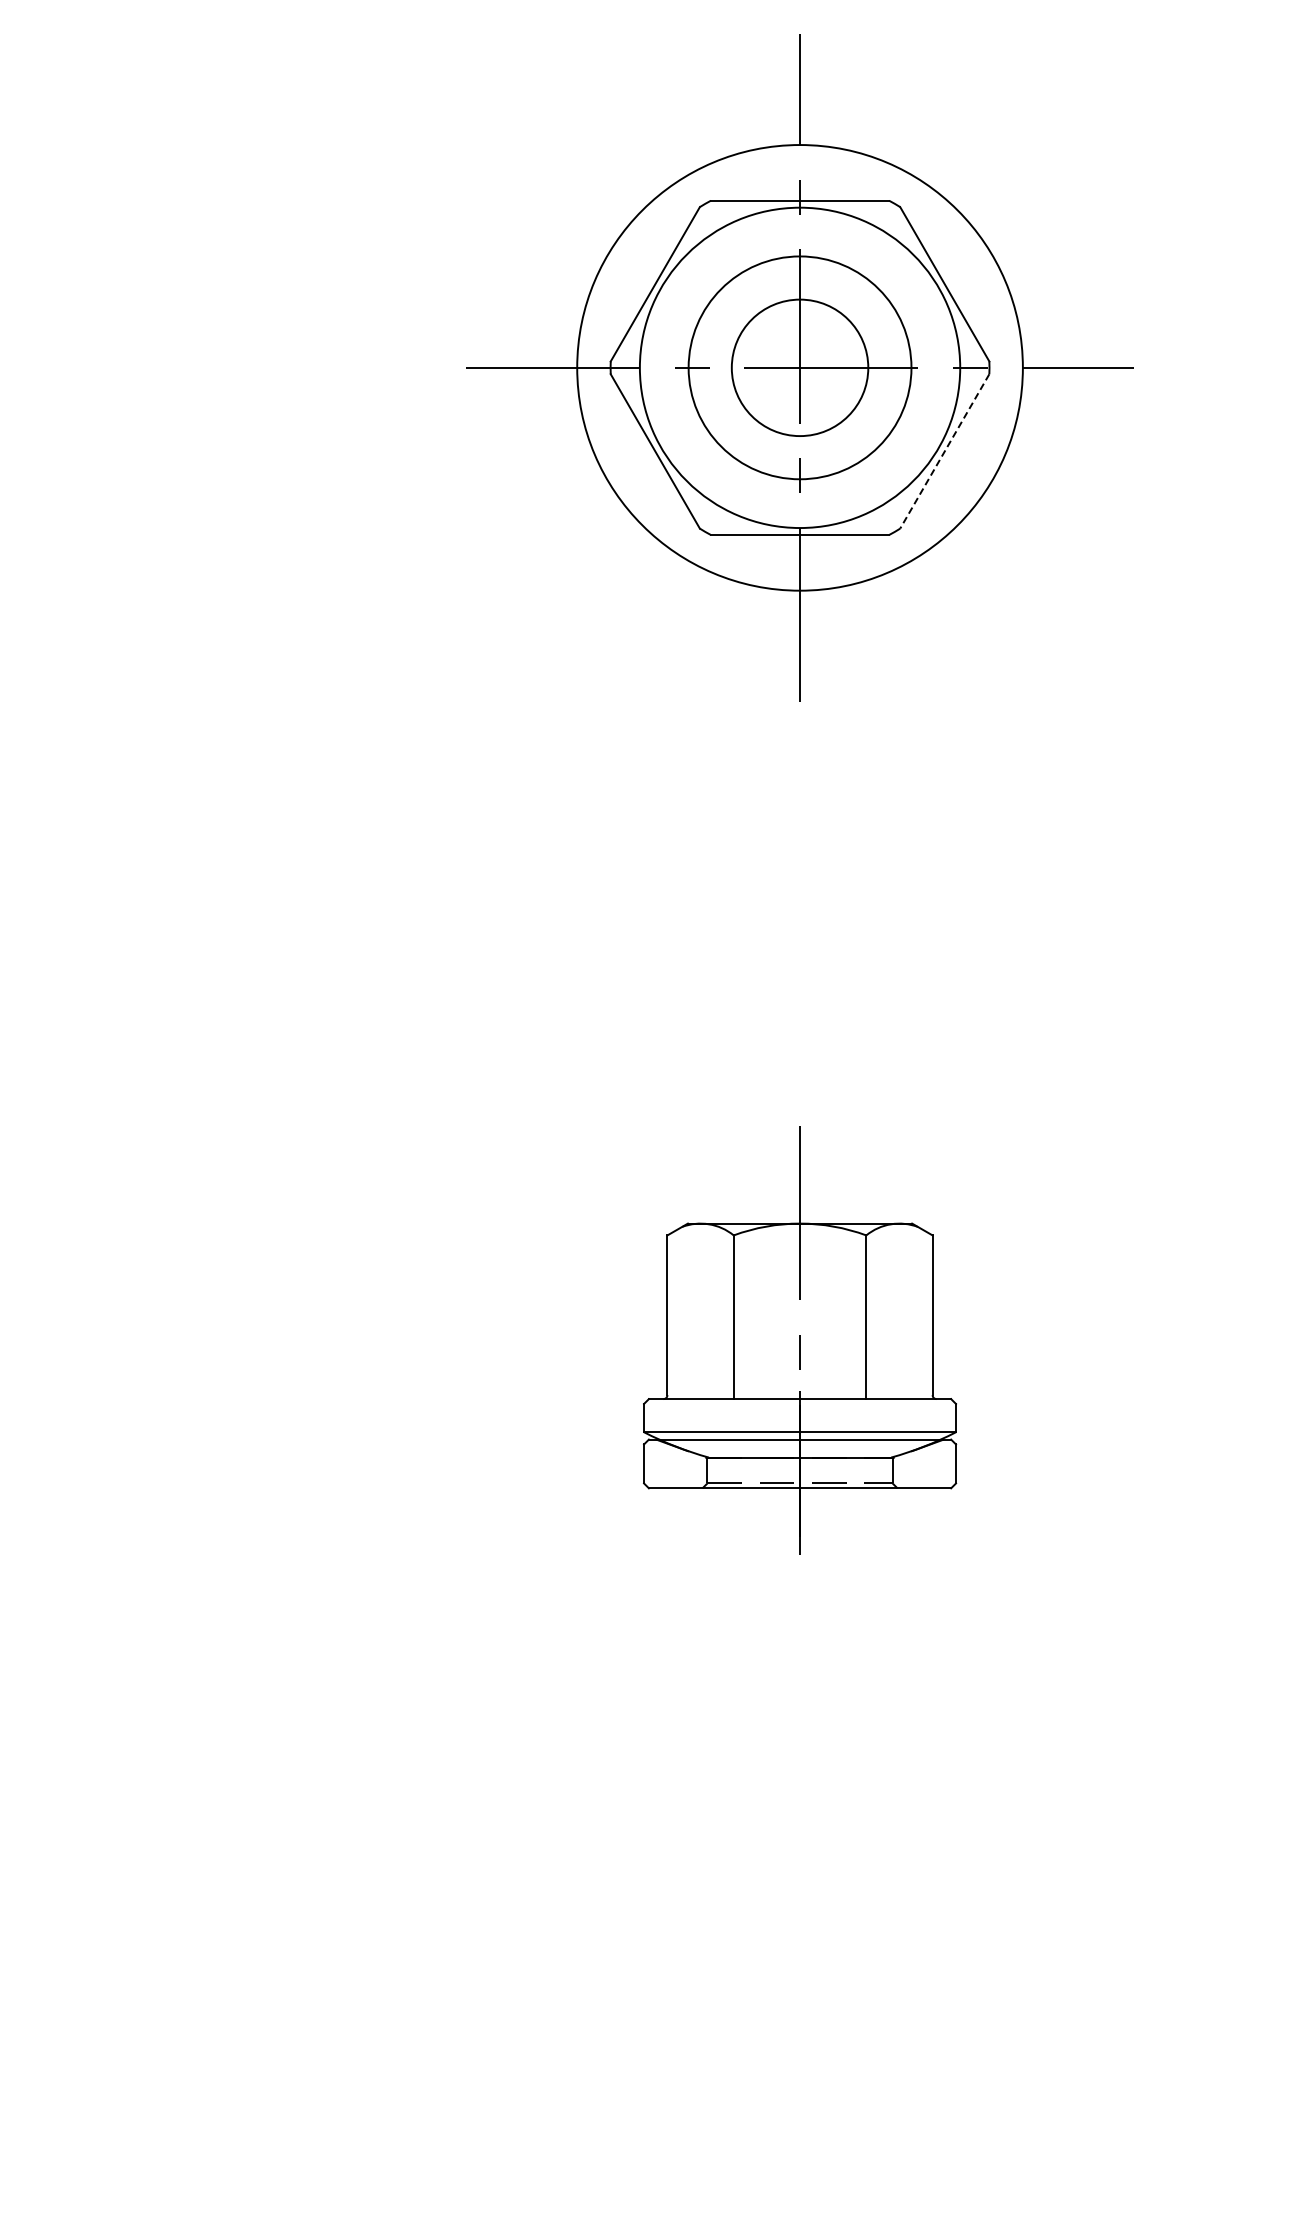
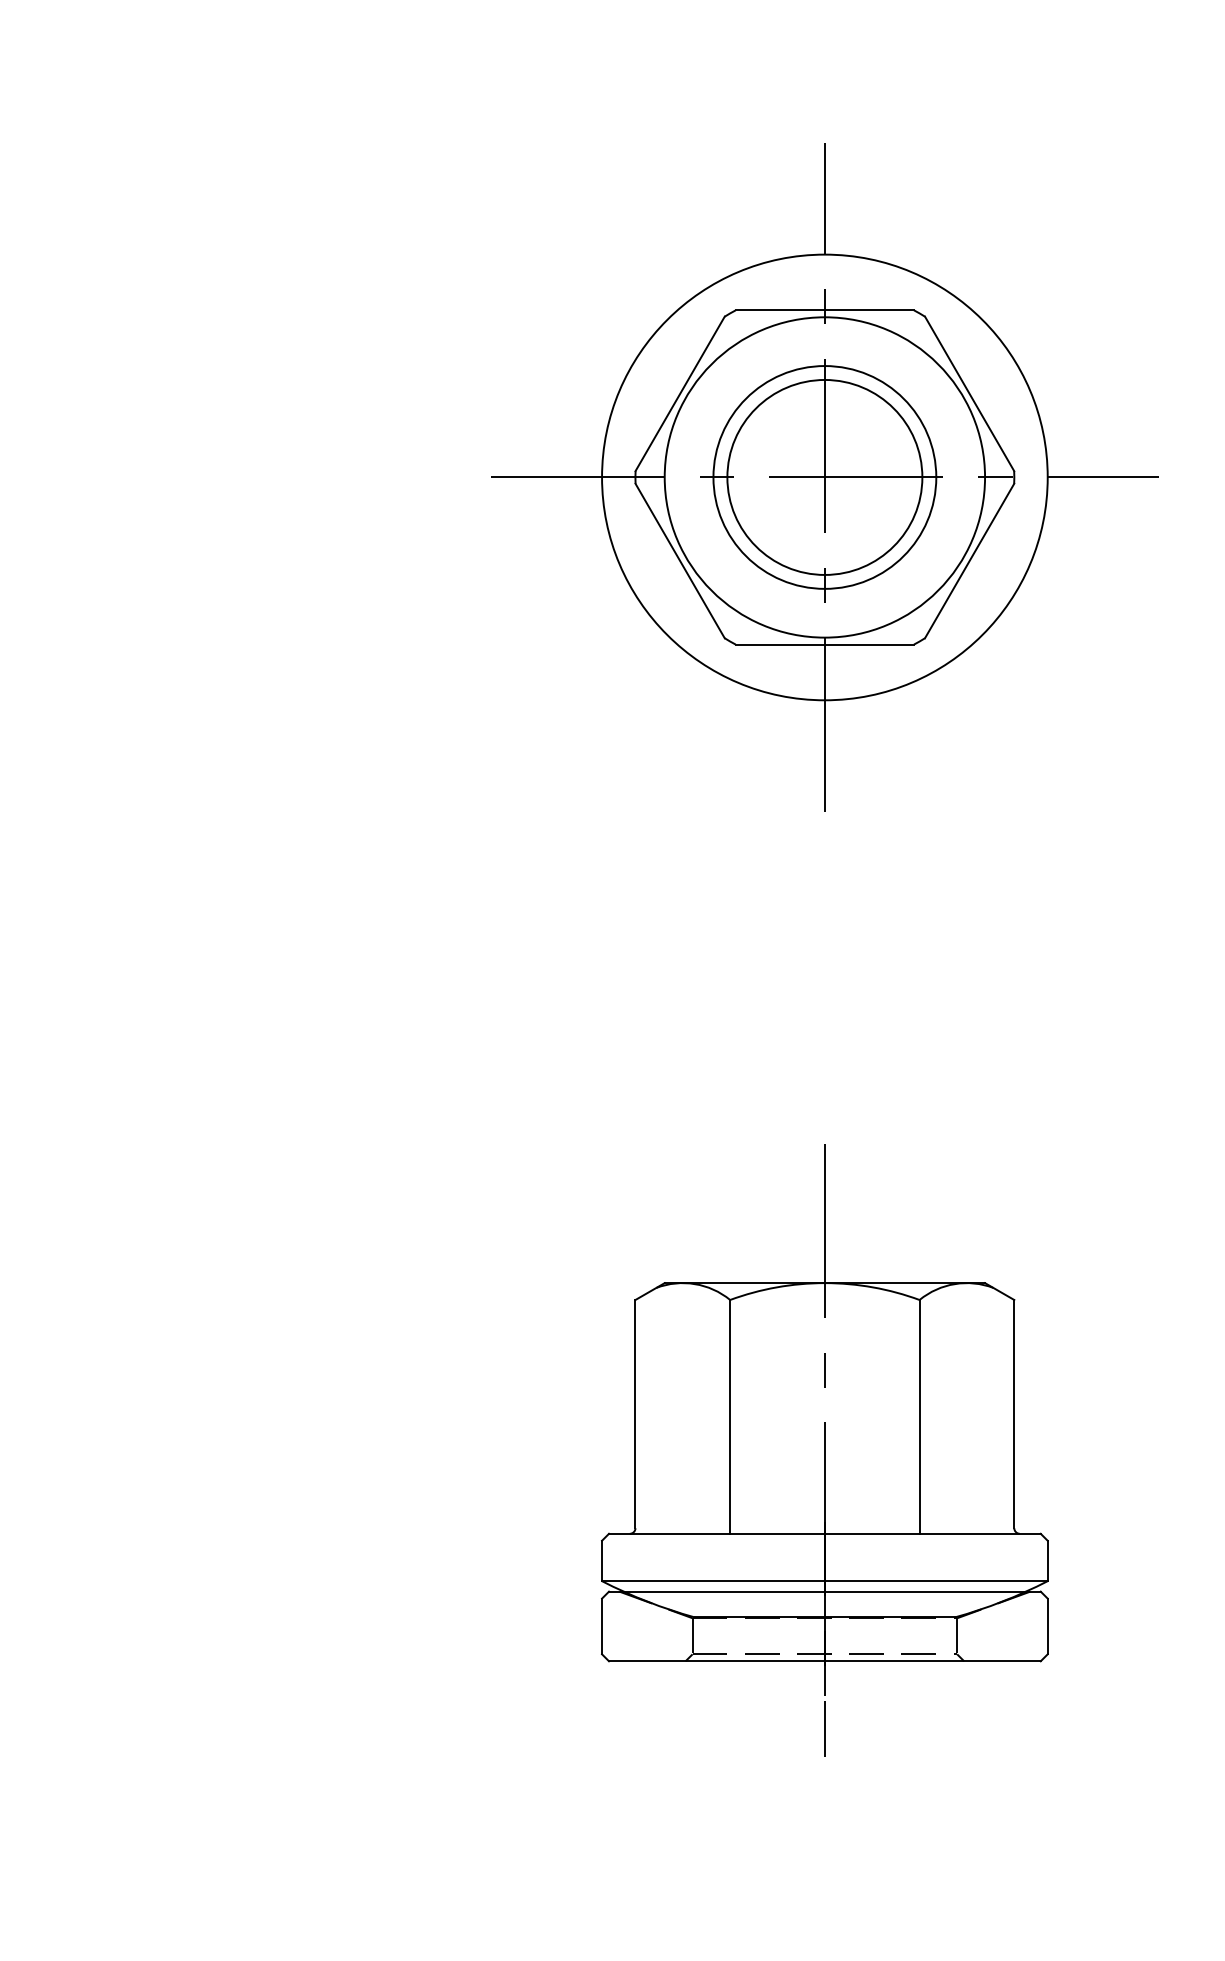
circle: (799, 367) -> (824, 477), size x1.43
line: (944, 451) -> (969, 561), dashed -> solid
part: (799, 1340) -> (824, 1450), size x1.43

